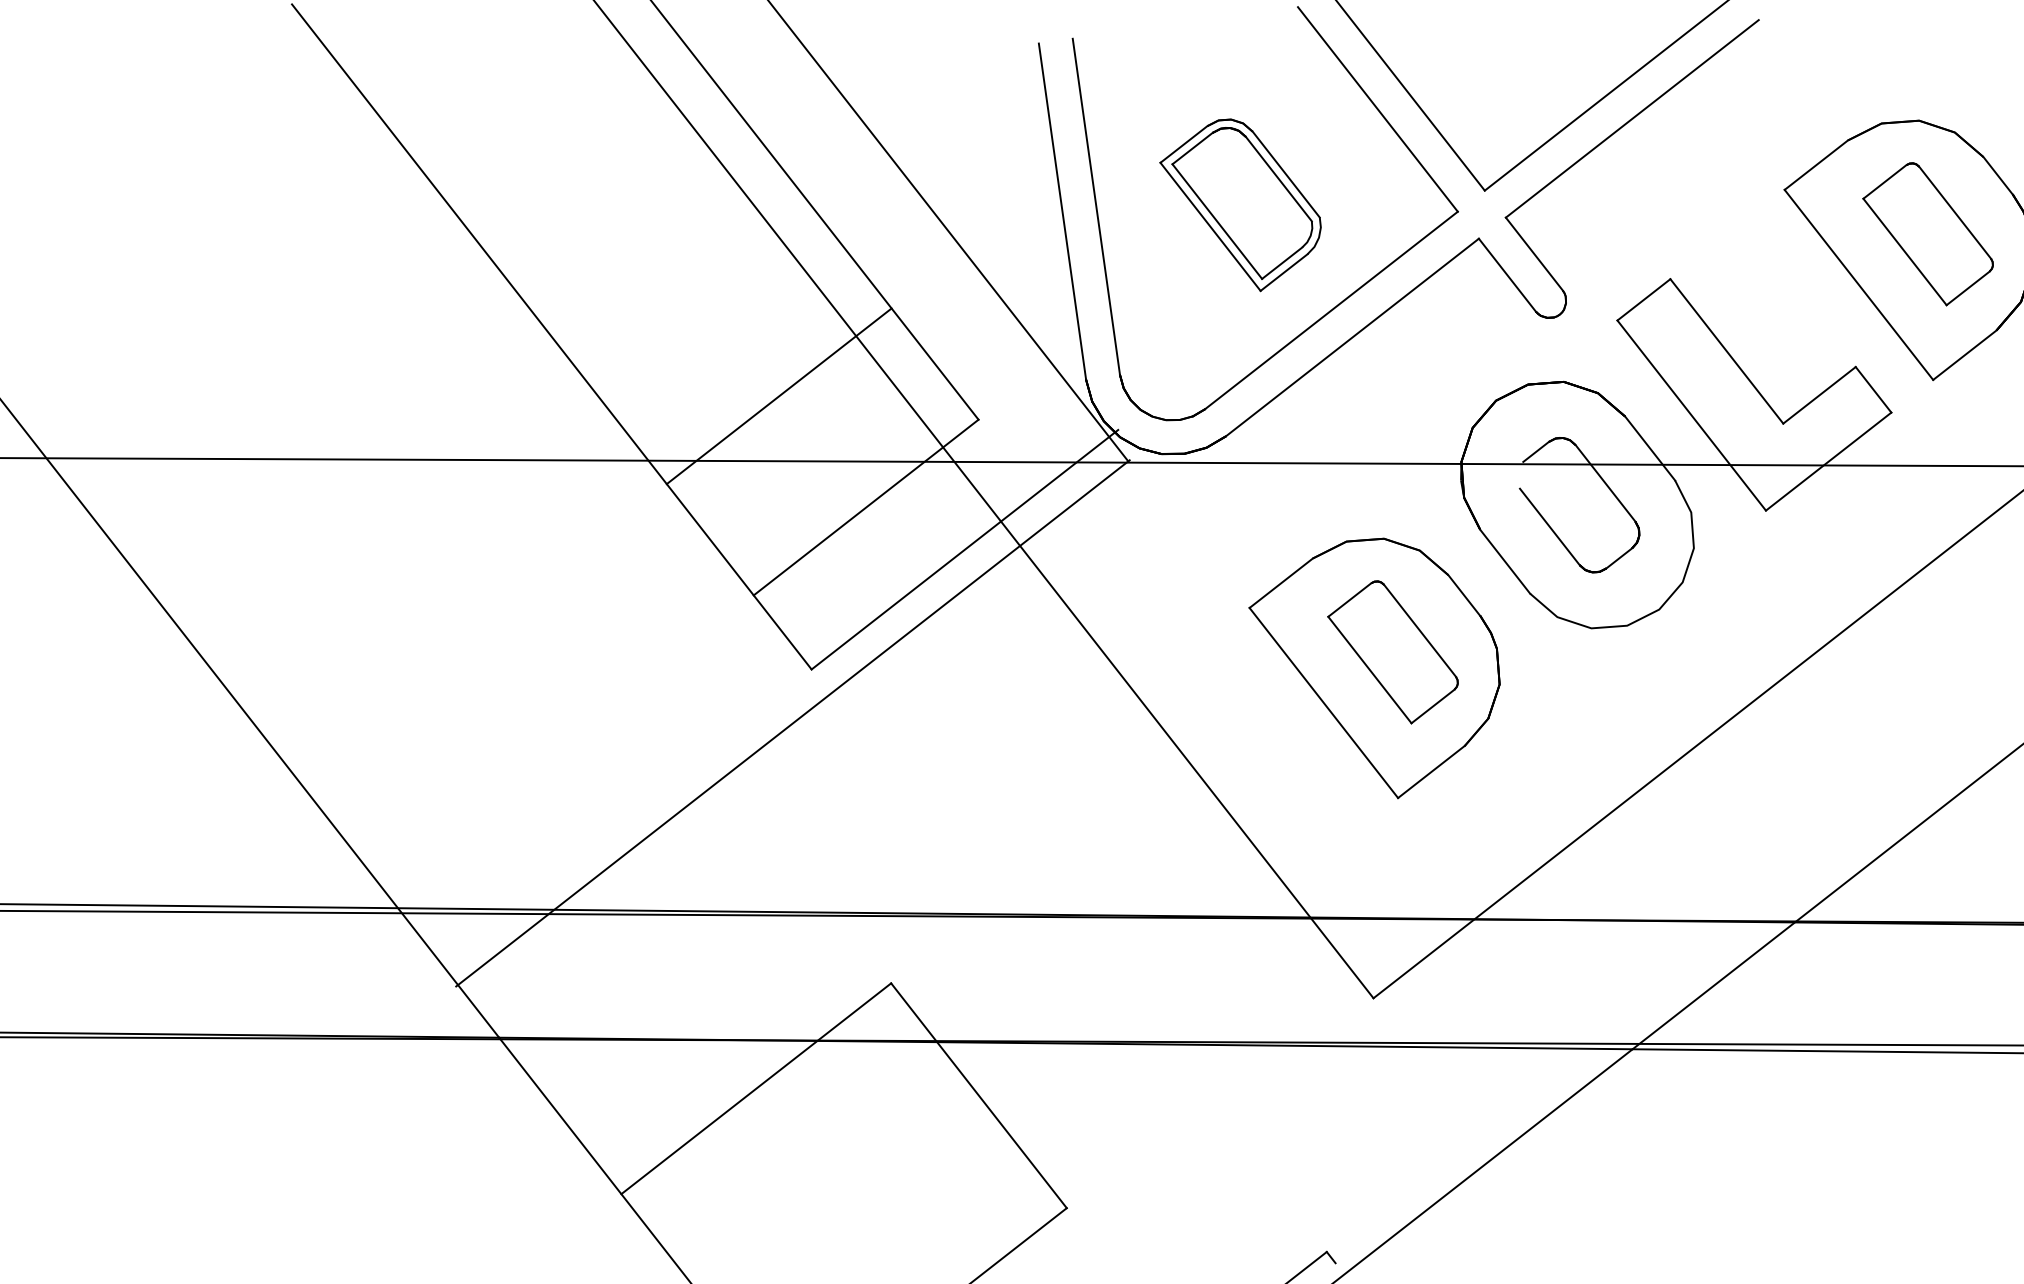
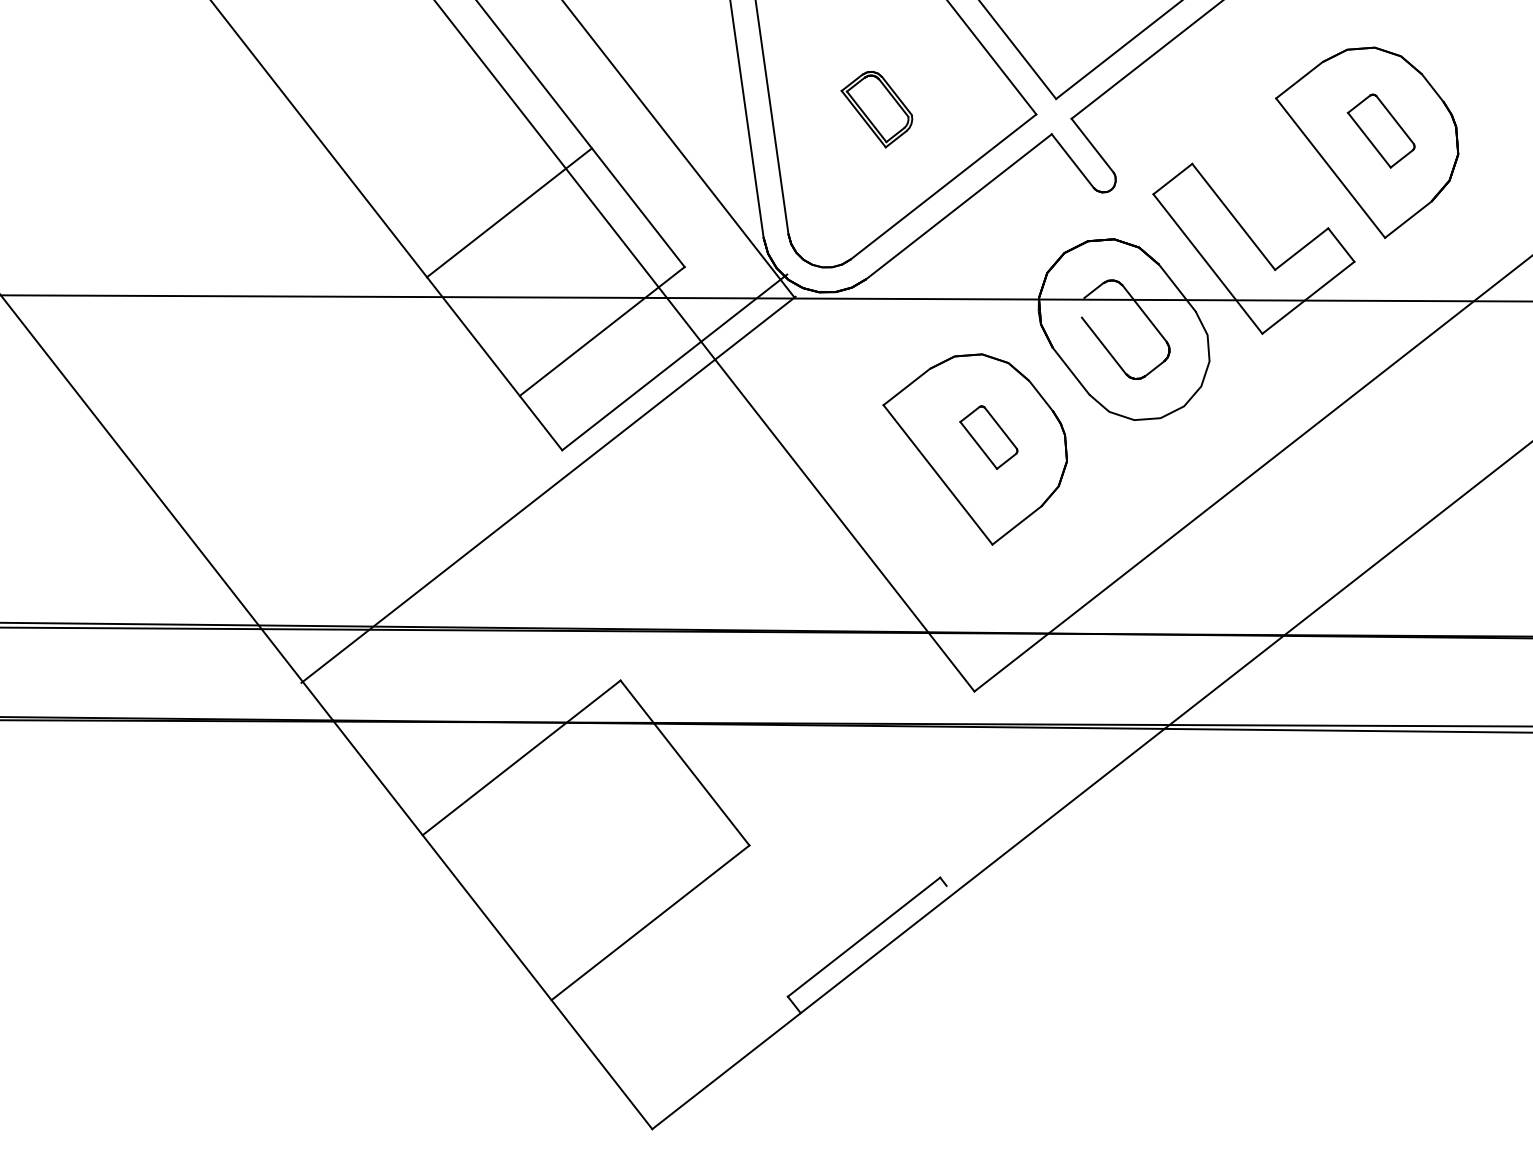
part: (1239, 204) -> (876, 109), size x0.6
part: (1926, 234) -> (1380, 131), size x0.7
line: (777, 395) -> (508, 212), moved
part: (1392, 652) -> (988, 437), size x0.6

